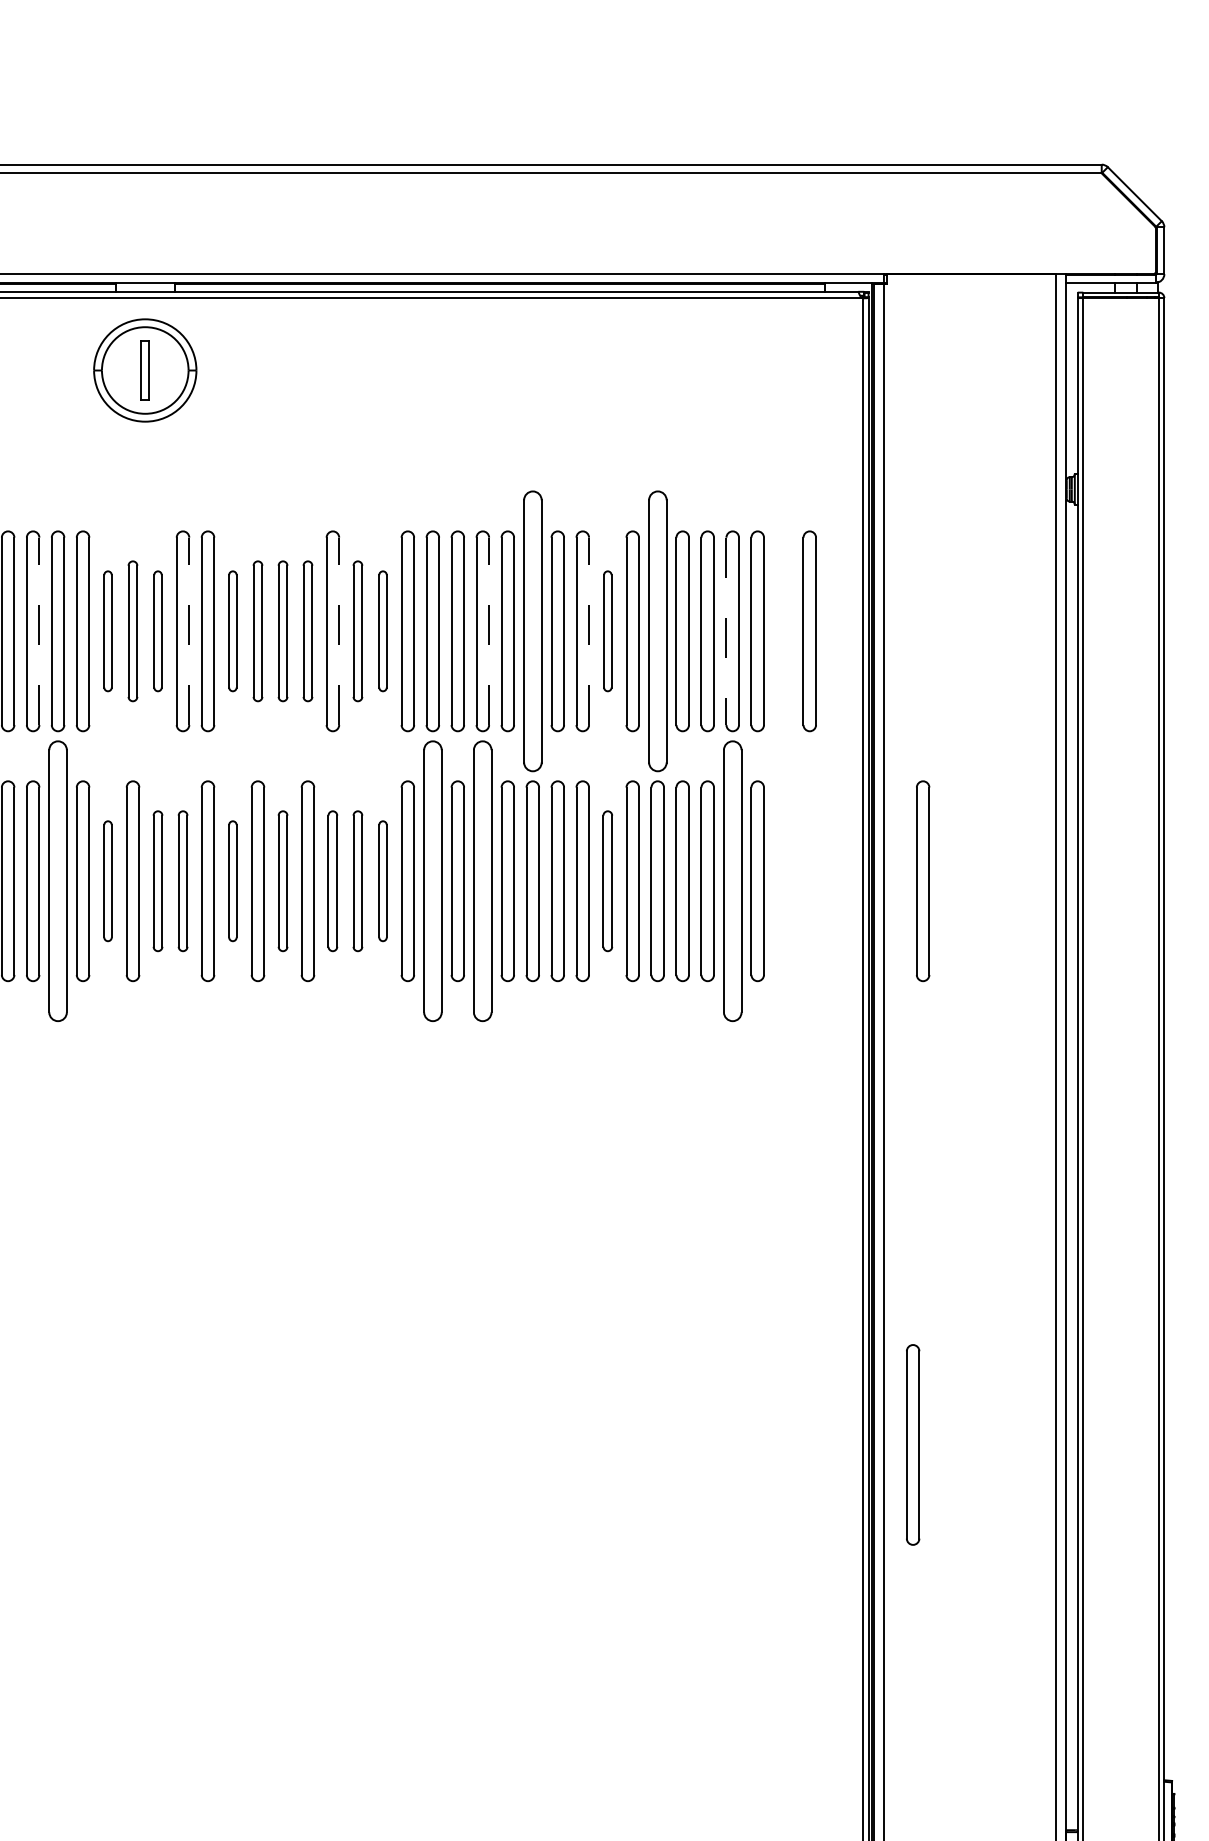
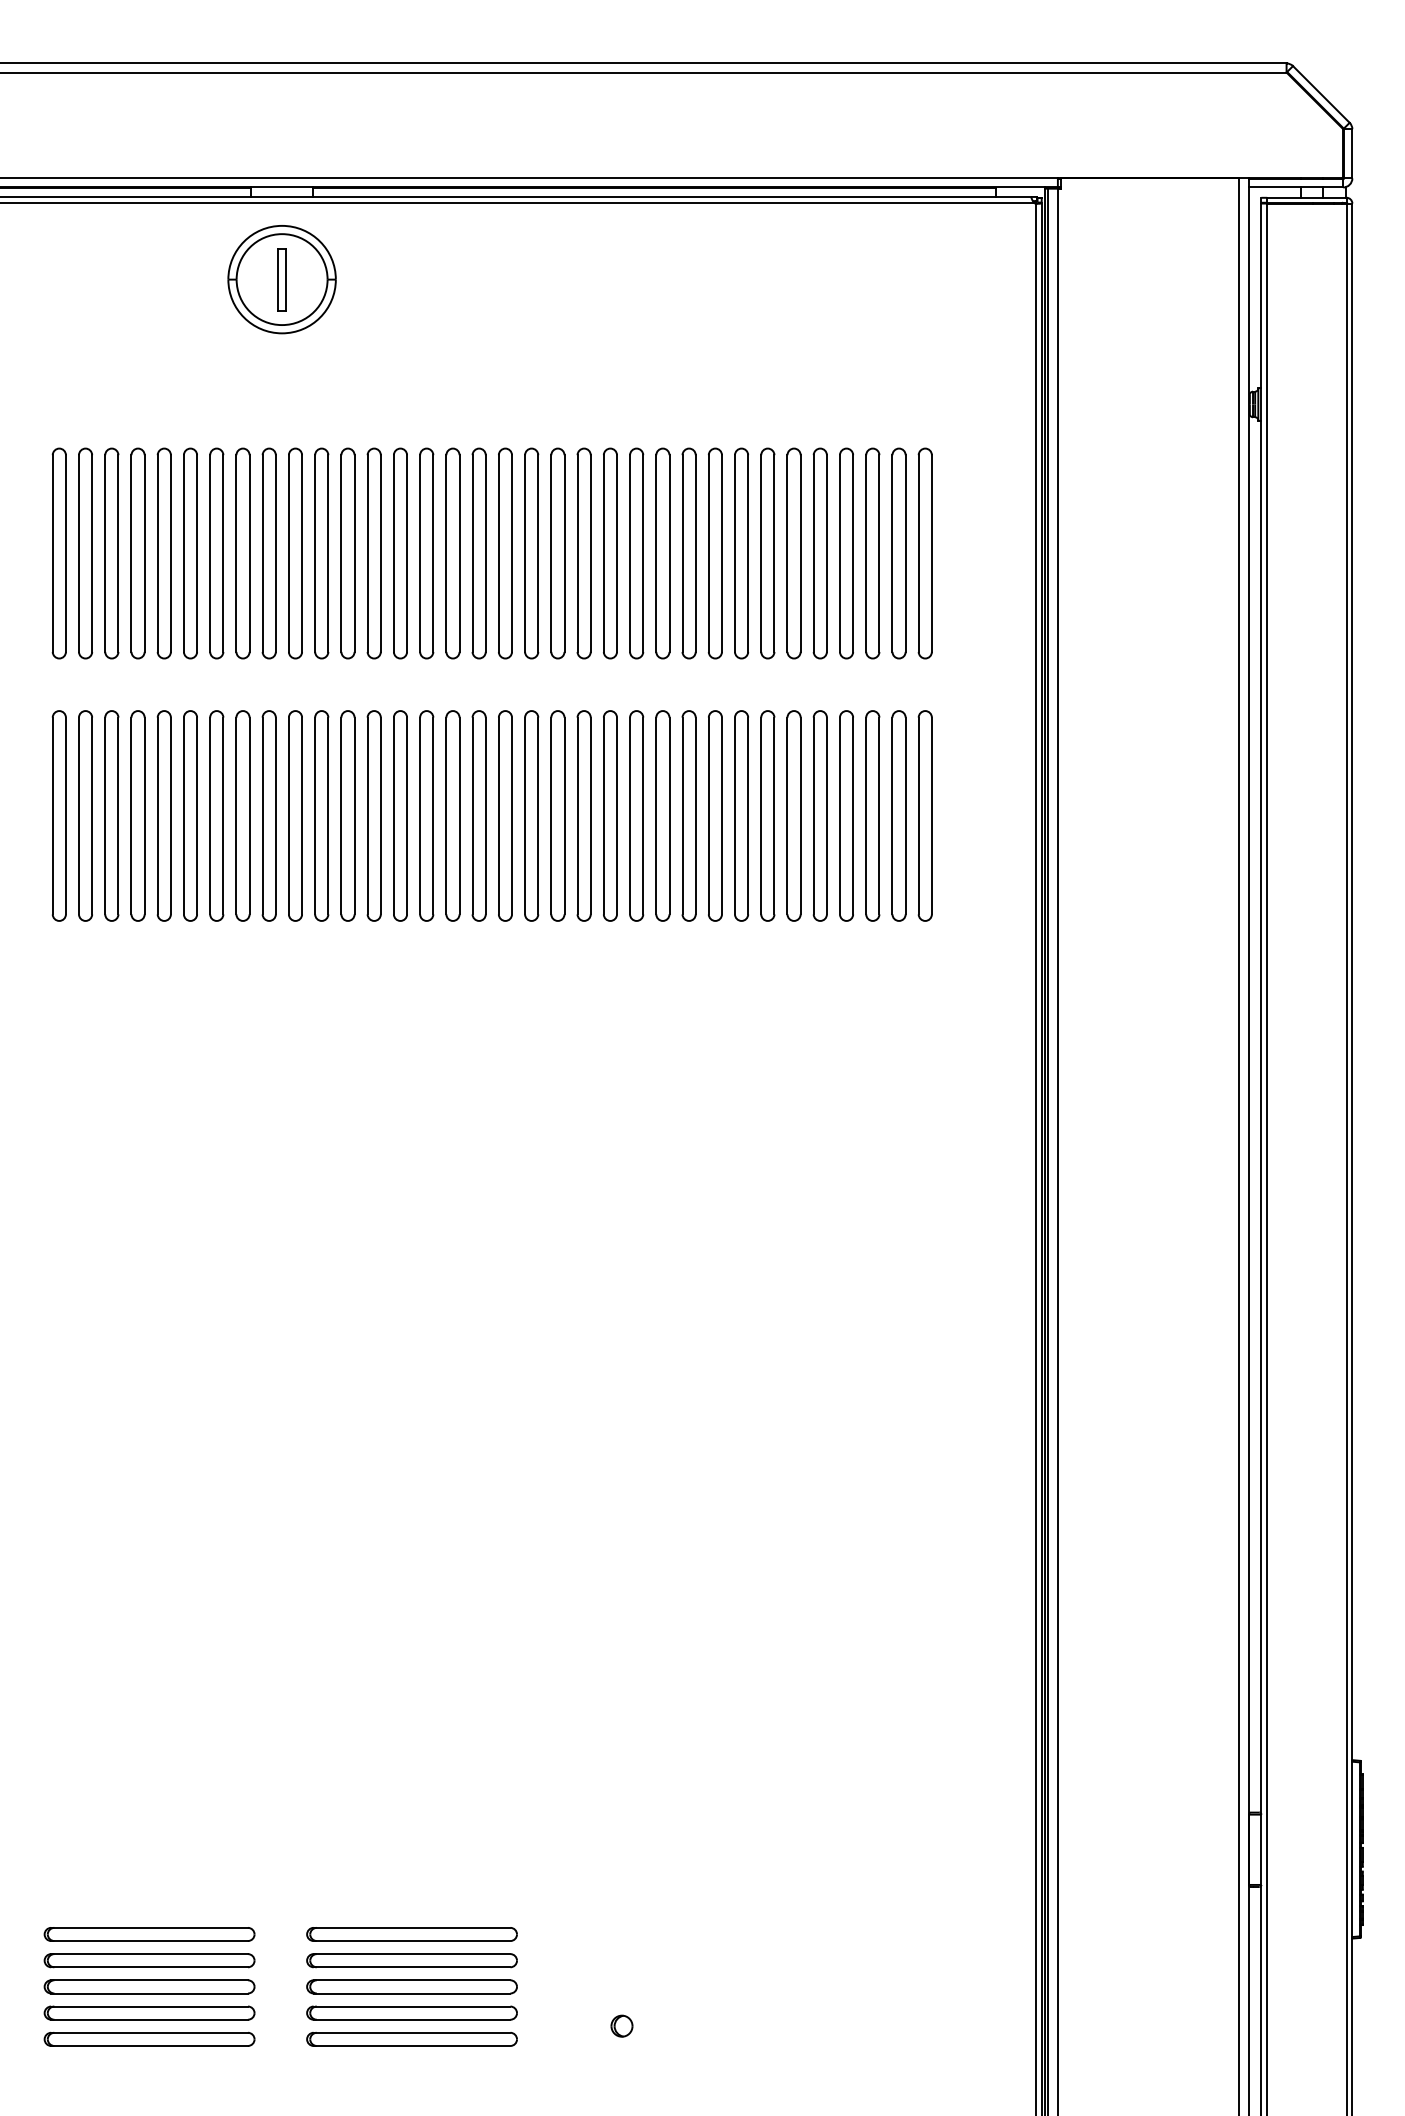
line: (38, 631) -> (170, 553), dashed -> solid
part: (107, 631) -> (242, 553), size x1.67
part: (132, 631) -> (268, 553), size x1.43
part: (158, 631) -> (295, 553), size x1.67
line: (189, 631) -> (328, 553), dashed -> solid
part: (232, 631) -> (373, 553), size x1.67
part: (258, 631) -> (400, 553), size x1.43
part: (282, 631) -> (426, 553), size x1.43
part: (307, 631) -> (452, 553), size x1.43
line: (338, 631) -> (485, 553), dashed -> solid
part: (357, 631) -> (505, 553), size x1.43
part: (382, 631) -> (531, 553), size x1.67
line: (489, 631) -> (643, 553), dashed -> solid
part: (532, 631) -> (688, 553), size x0.71
line: (589, 631) -> (748, 553), dashed -> solid
part: (607, 631) -> (767, 553), size x1.67
part: (656, 631) -> (819, 553), size x0.71
part: (809, 631) -> (979, 553), removed
line: (726, 632) -> (892, 554), dashed -> solid
part: (58, 880) -> (190, 815), size x0.71
part: (107, 880) -> (242, 815), size x1.67
part: (158, 880) -> (295, 815), size x1.43
part: (182, 880) -> (321, 815), size x1.43
part: (232, 880) -> (373, 815), size x1.67
part: (282, 880) -> (426, 815), size x1.43
part: (332, 880) -> (478, 815), size x1.43
part: (357, 880) -> (505, 815), size x1.43
part: (382, 880) -> (531, 815), size x1.67
part: (432, 880) -> (583, 815), size x0.71
part: (482, 880) -> (636, 815), size x0.71
part: (607, 880) -> (767, 815), size x1.43
part: (732, 880) -> (898, 815), size x0.71
part: (922, 880) -> (1098, 815), removed
part: (913, 1444) -> (1088, 1407), removed

